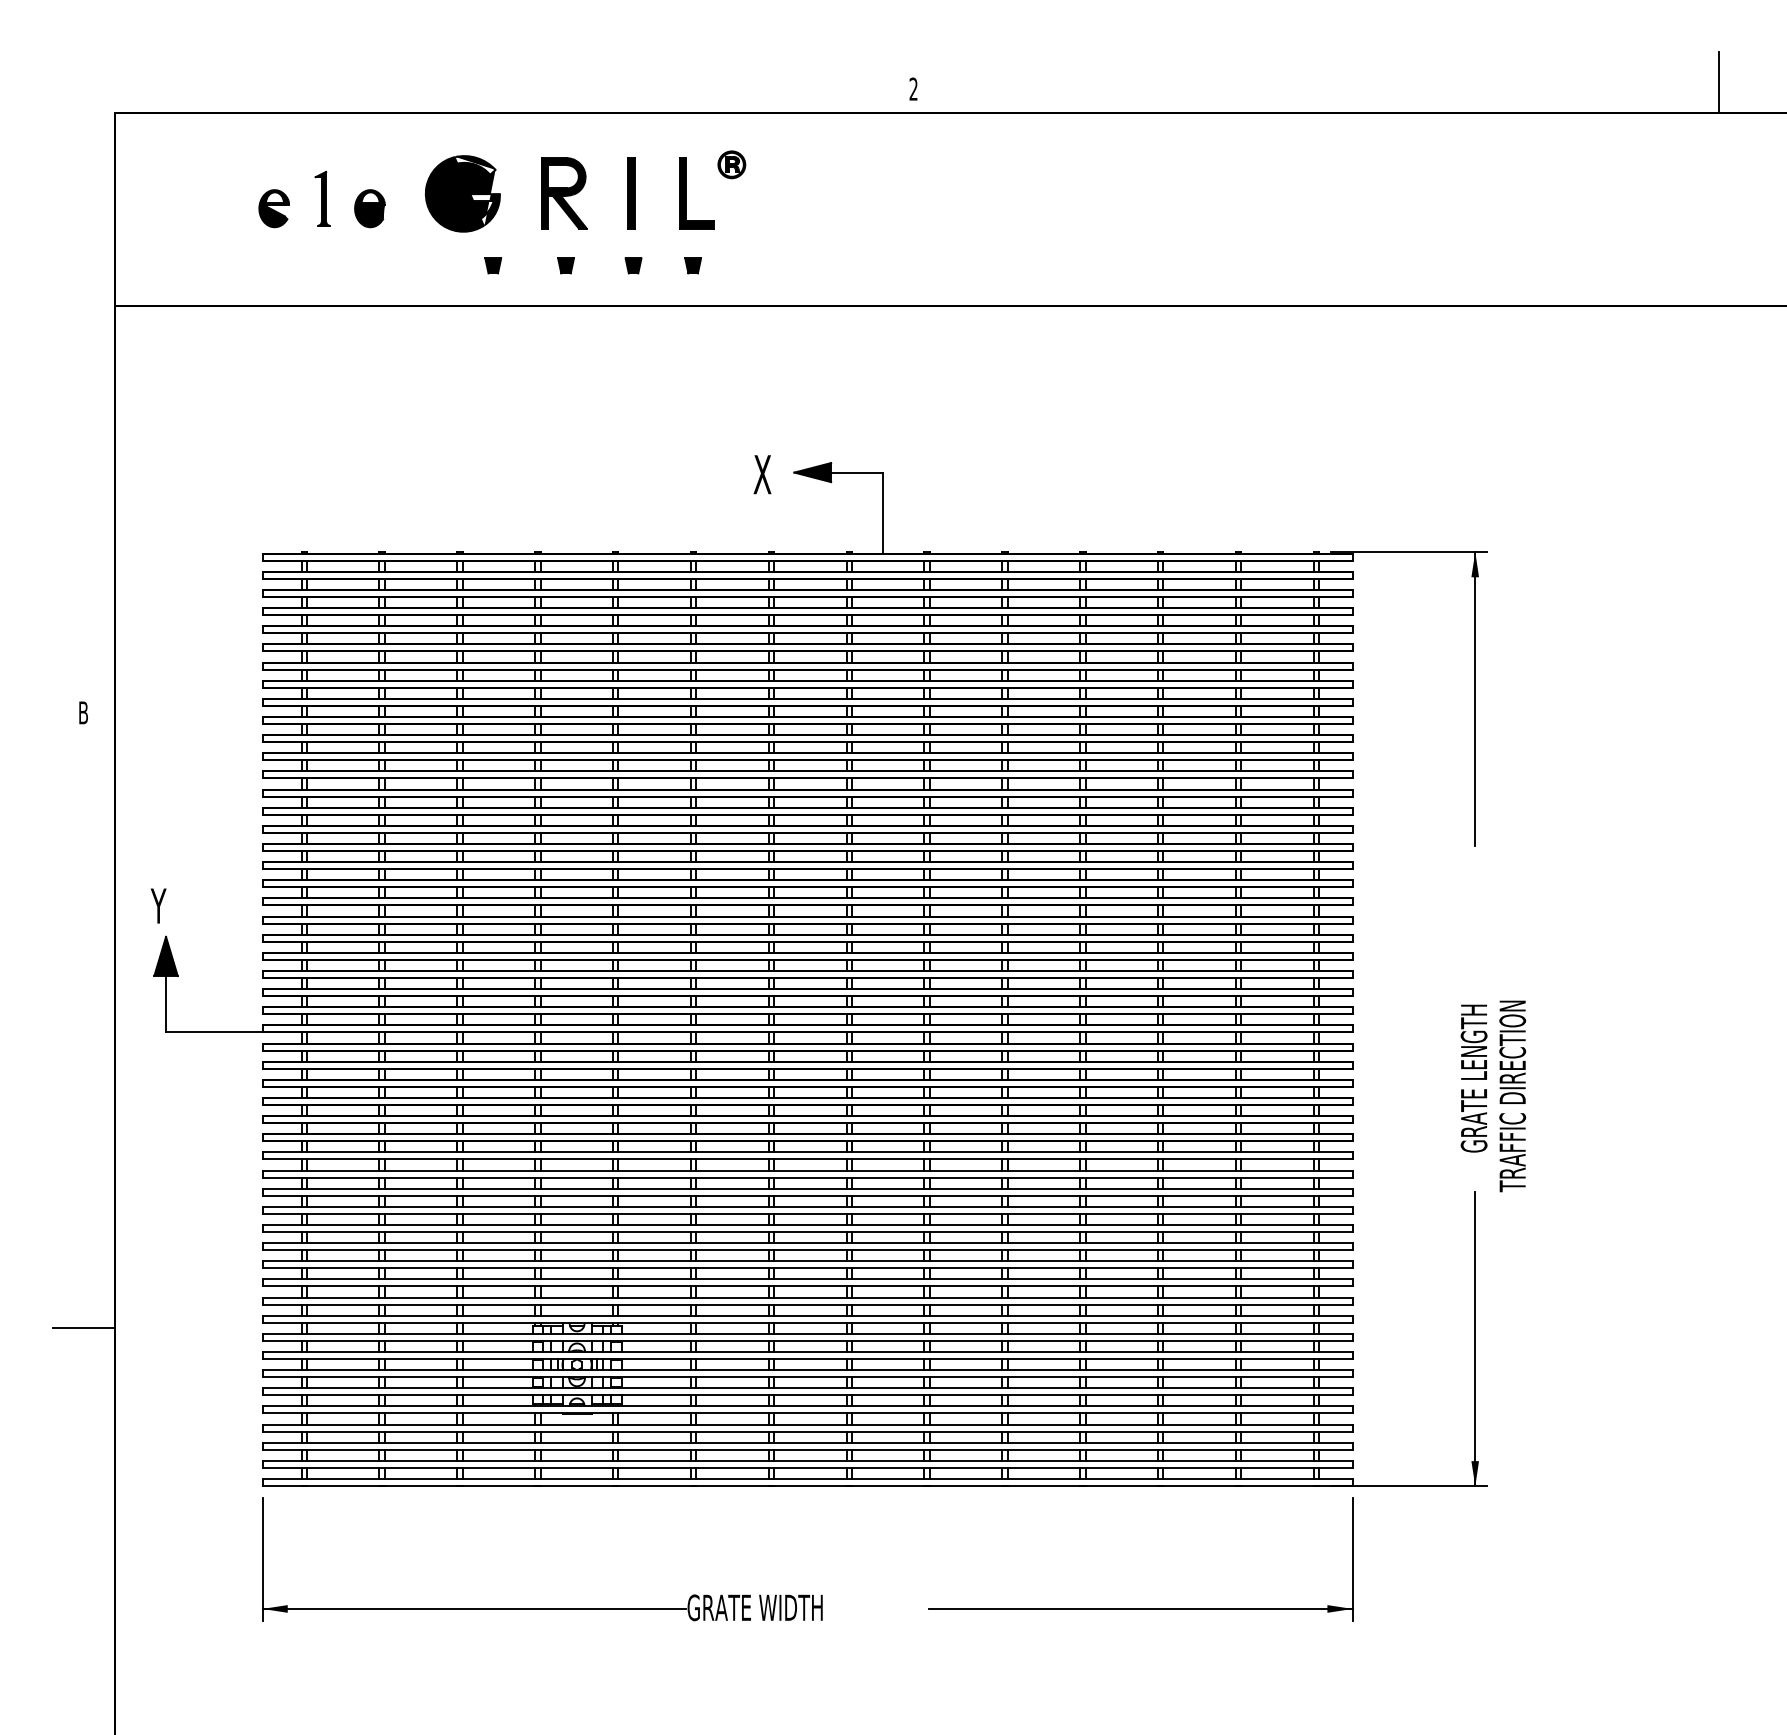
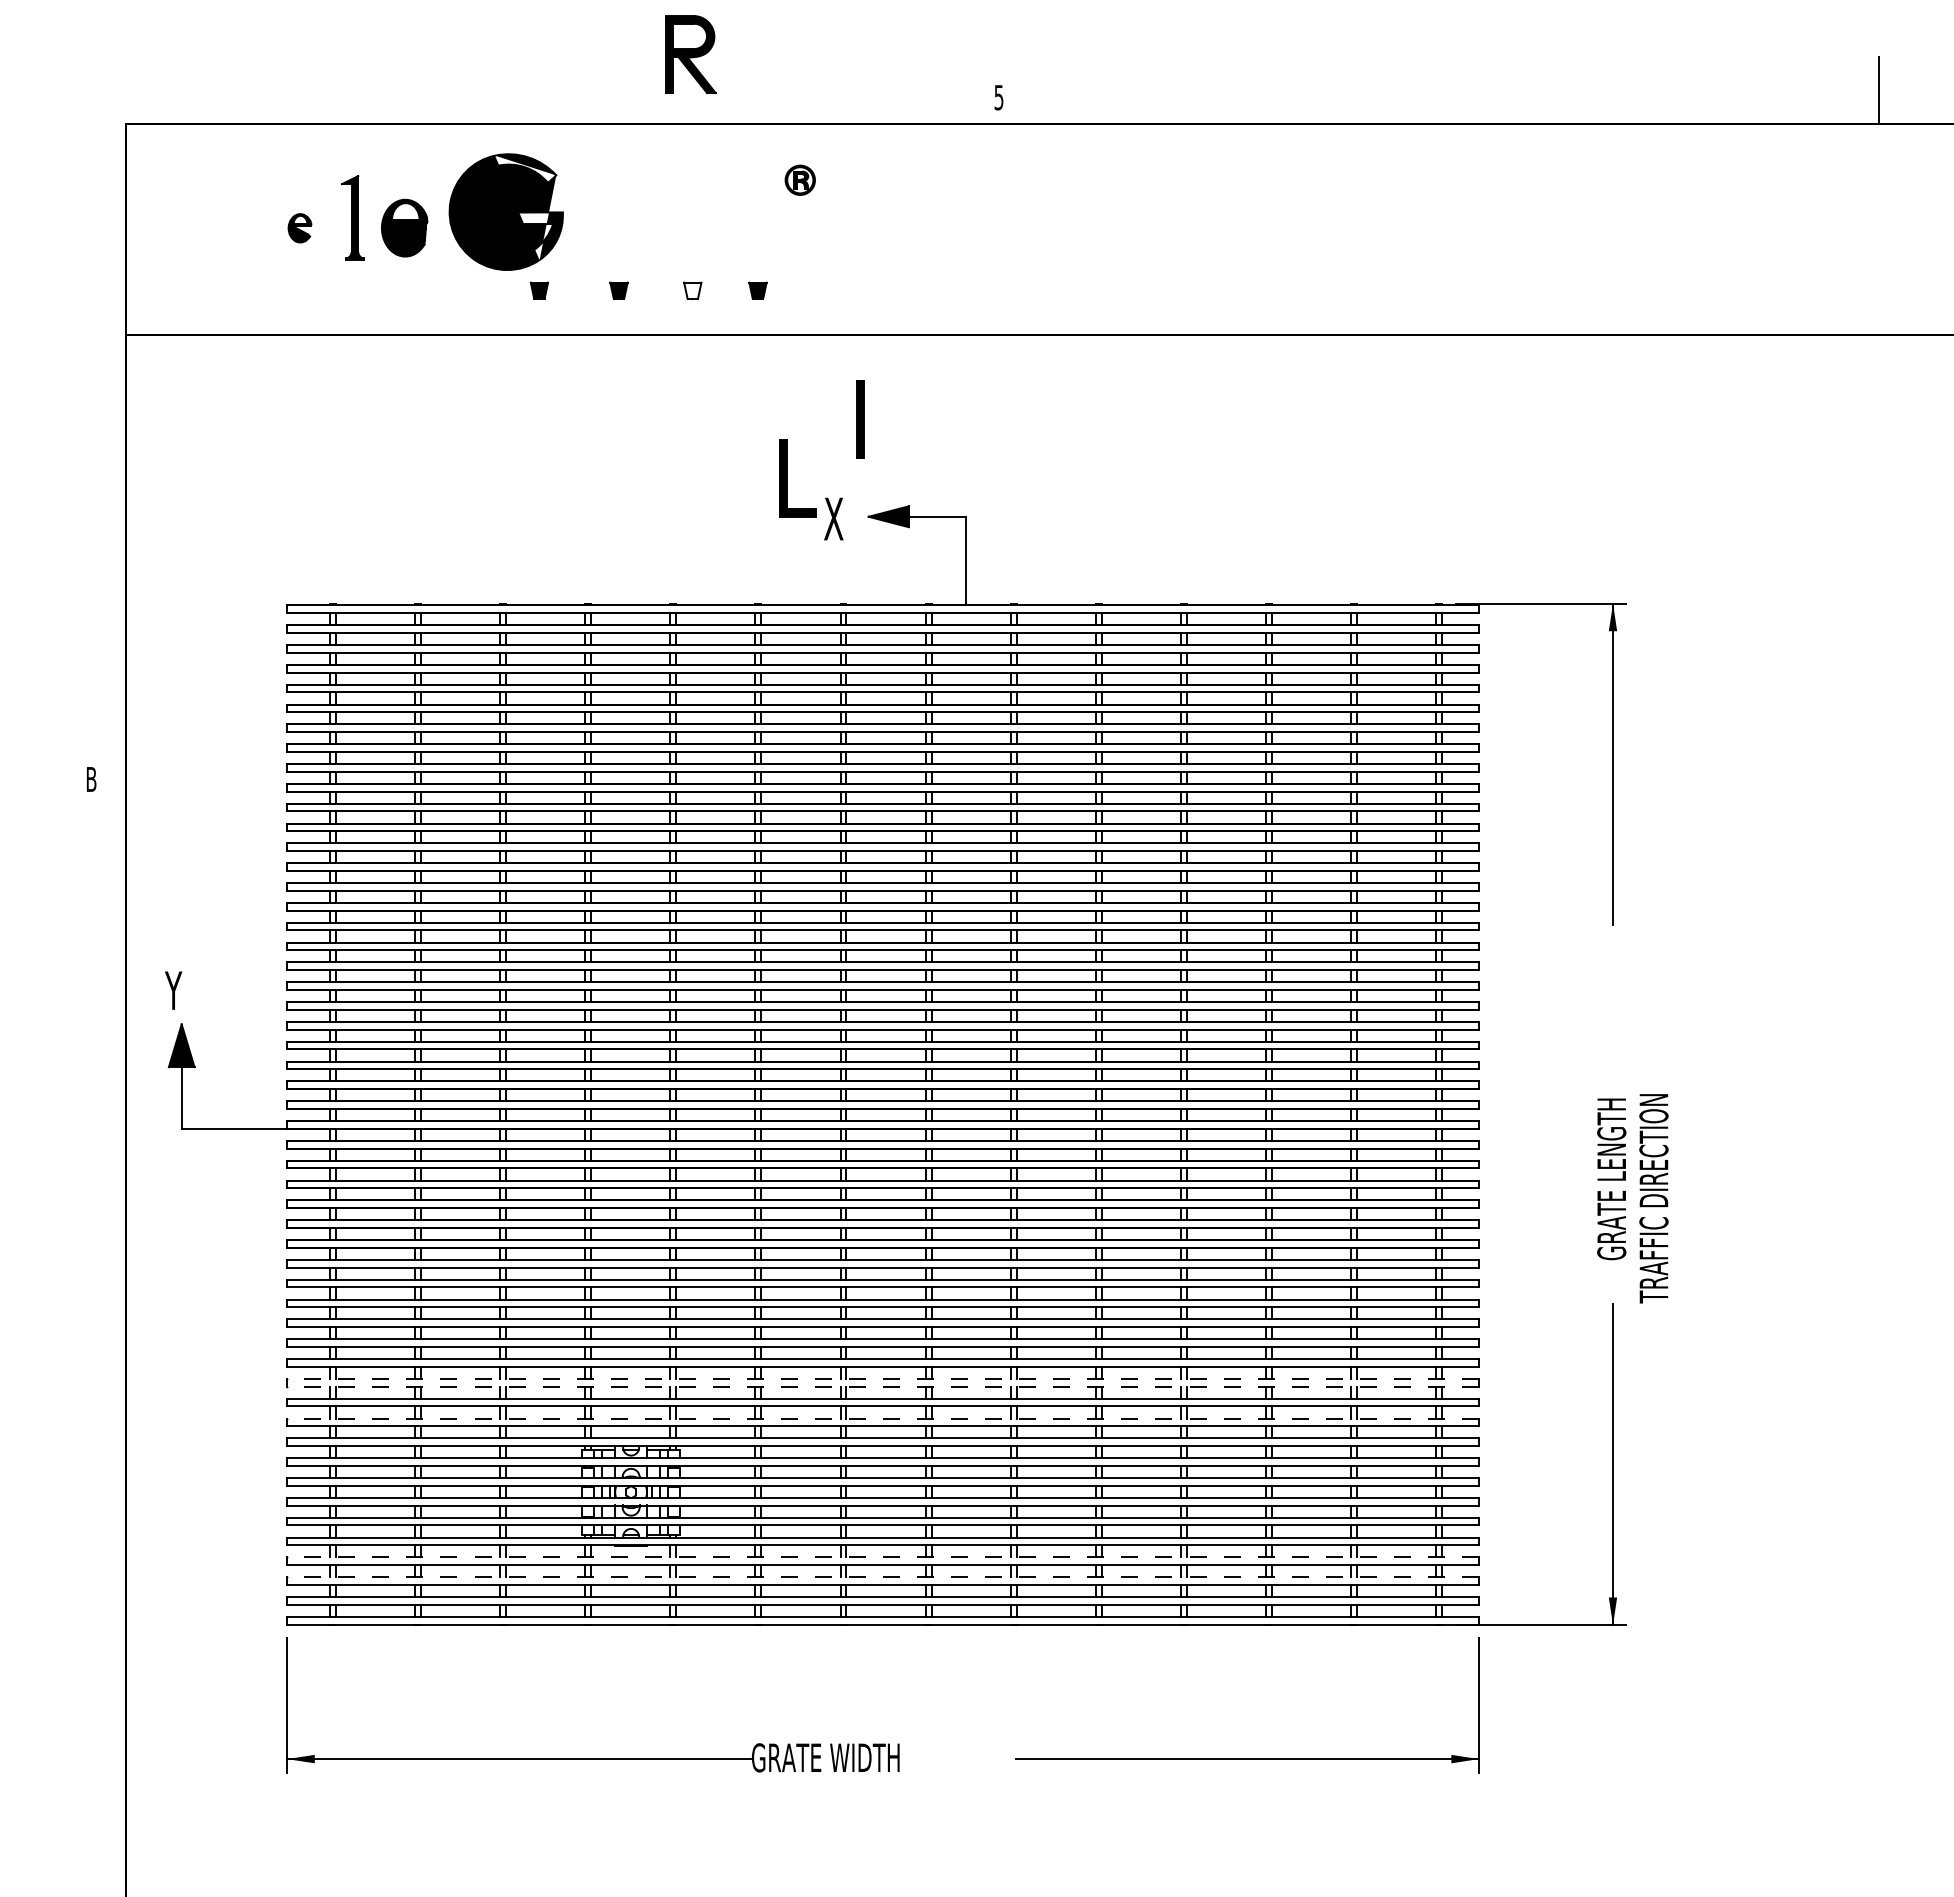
text: (913, 89) -> (998, 97), 2 -> 5
part: (462, 193) -> (505, 211), size x1.4
part: (563, 193) -> (690, 54), moved
part: (631, 193) -> (860, 419), moved
part: (687, 193) -> (787, 478), moved
part: (322, 198) -> (352, 217), size x1.4
part: (273, 208) -> (299, 228), size x0.7
part: (369, 208) -> (404, 228), size x1.4
fill: (633, 265) -> (692, 290), removed
line: (807, 1260) -> (883, 1378), solid -> dashed
line: (807, 1268) -> (883, 1386), solid -> dashed
line: (807, 1297) -> (883, 1418), solid -> dashed
line: (83, 1327) -> (91, 1451), removed
line: (807, 1424) -> (883, 1557), solid -> dashed
line: (807, 1442) -> (883, 1577), solid -> dashed

